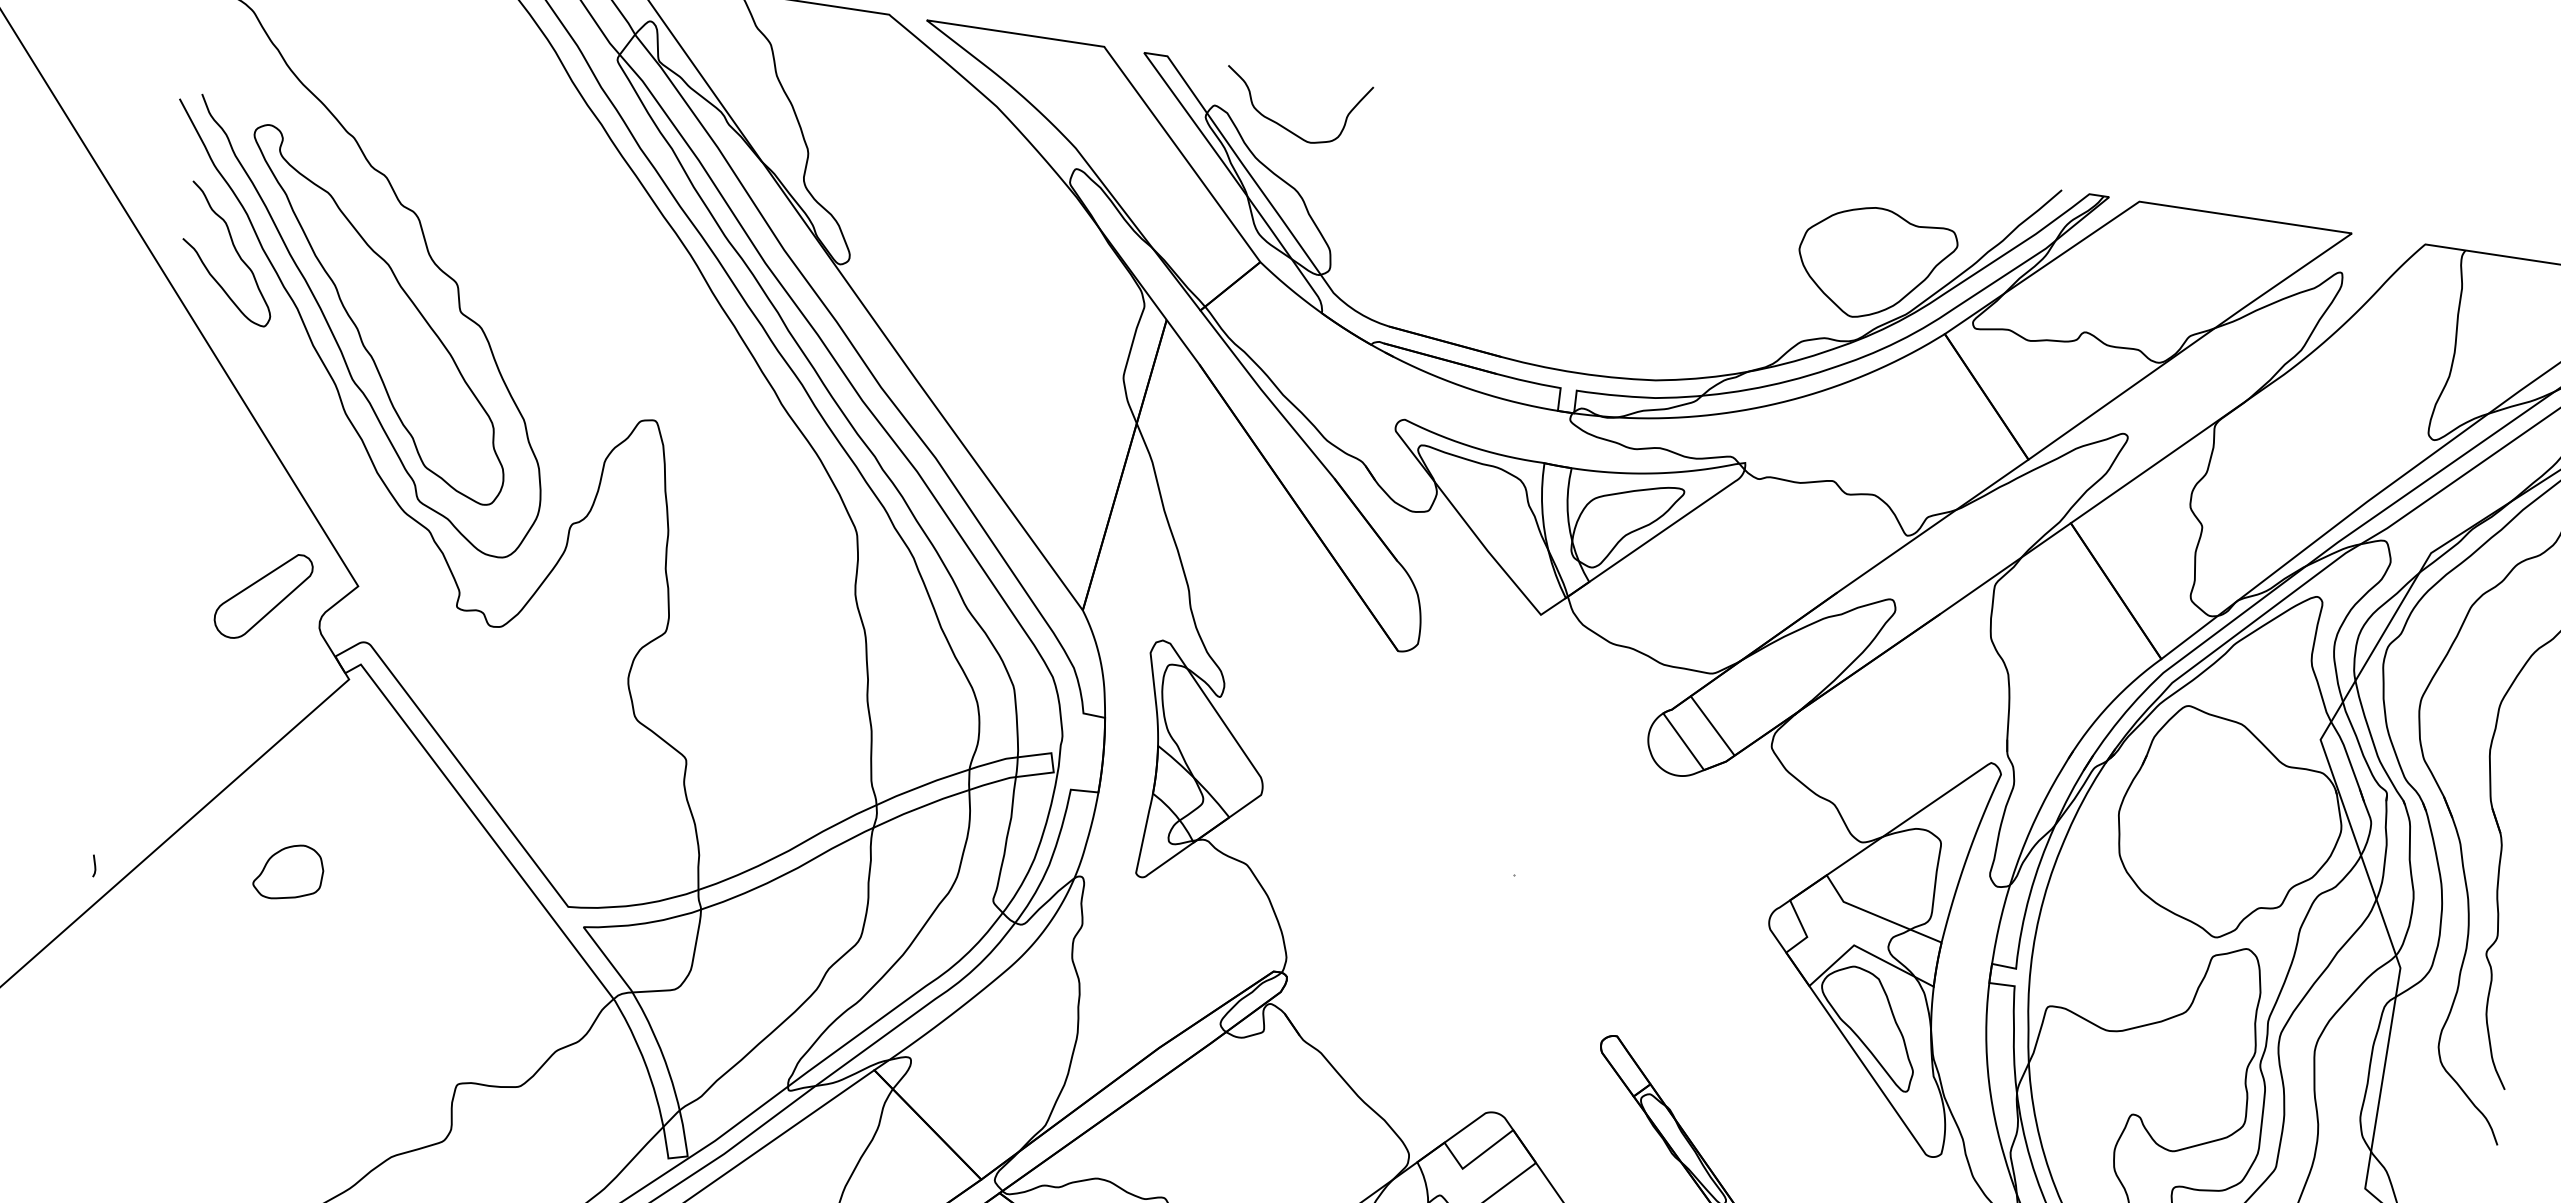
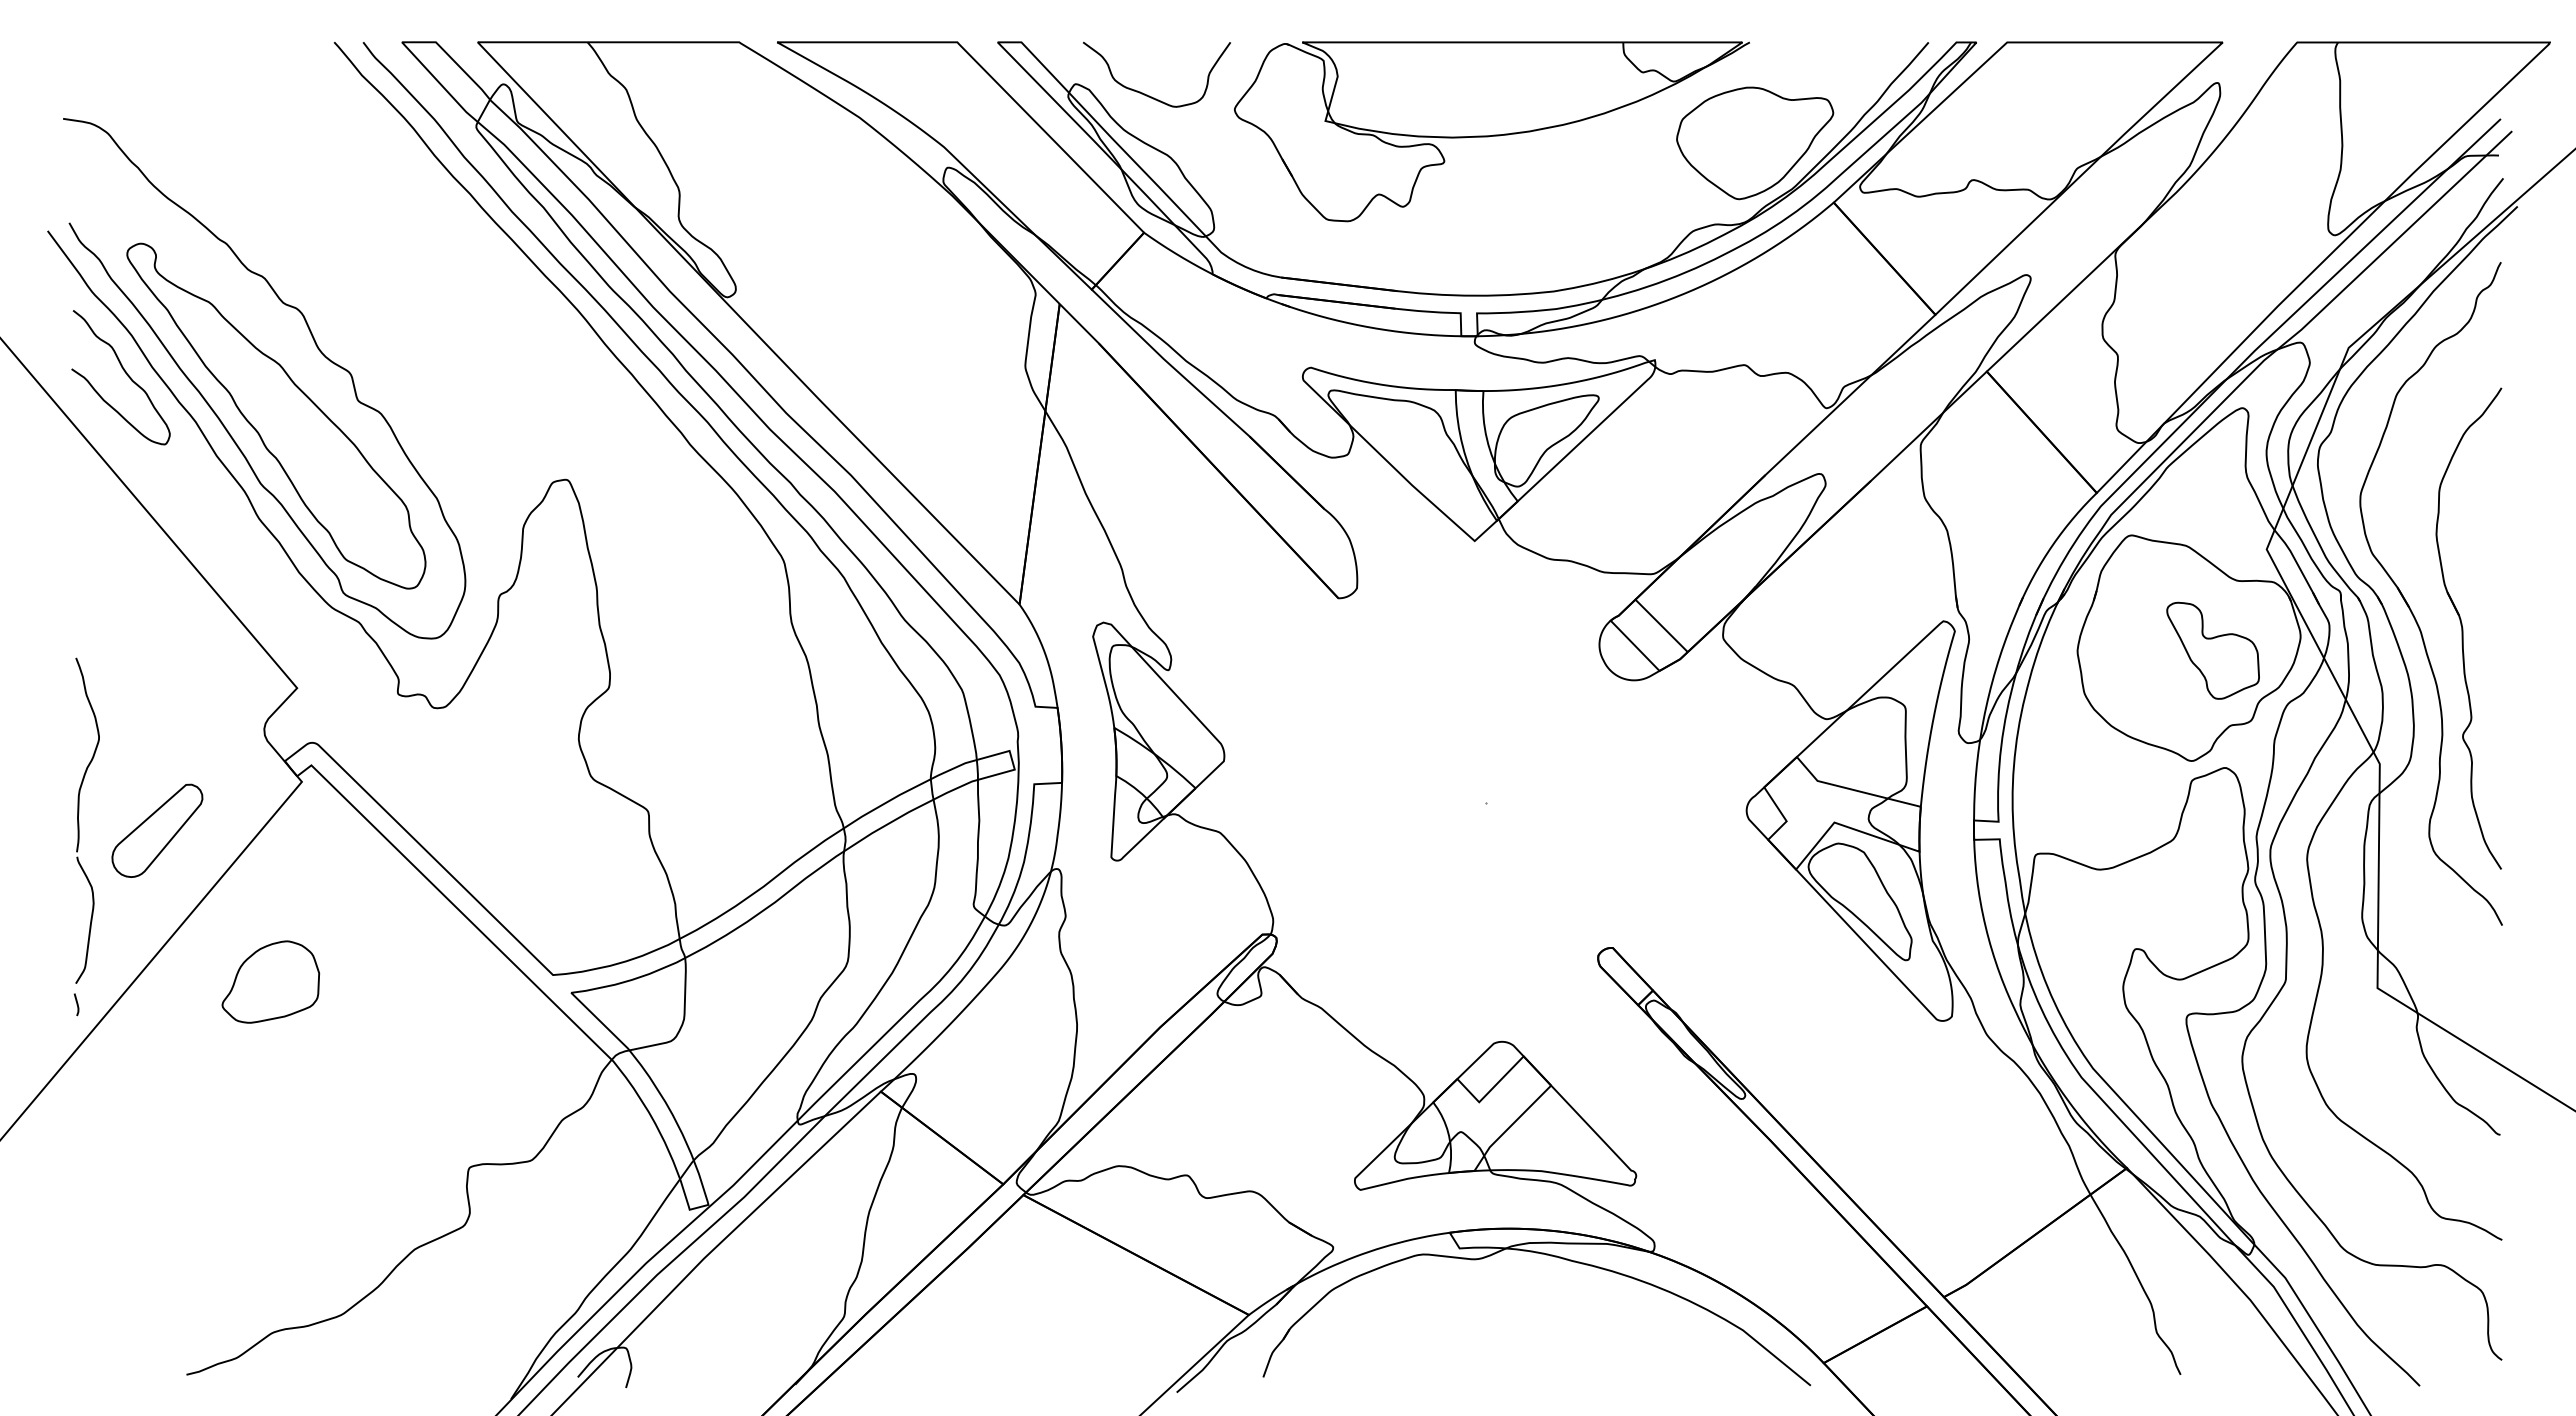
part: (1617, 213) -> (1491, 131), added
part: (263, 595) -> (157, 830), moved
part: (124, 685) -> (79, 821), added
part: (2252, 831) -> (2212, 650), added
part: (288, 871) -> (270, 981), size x1.43

